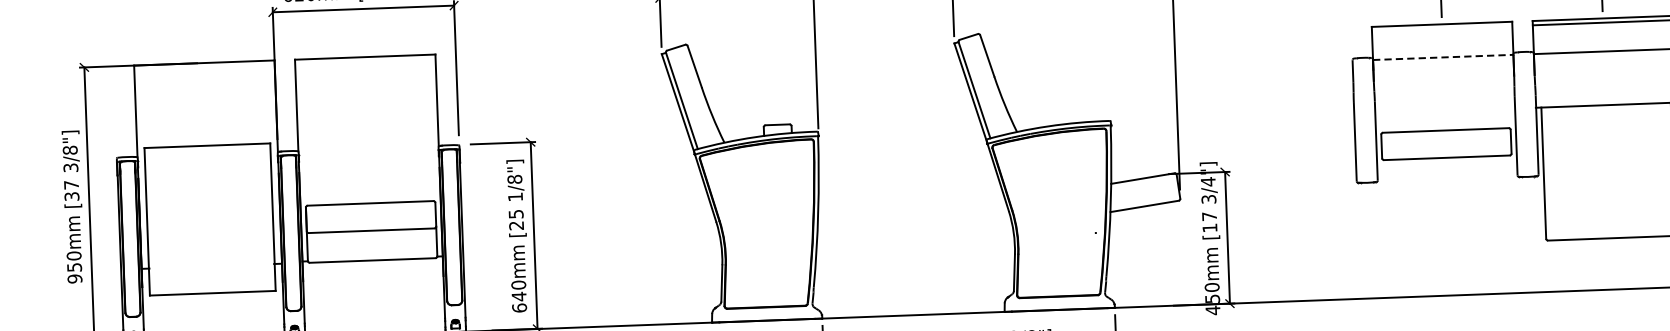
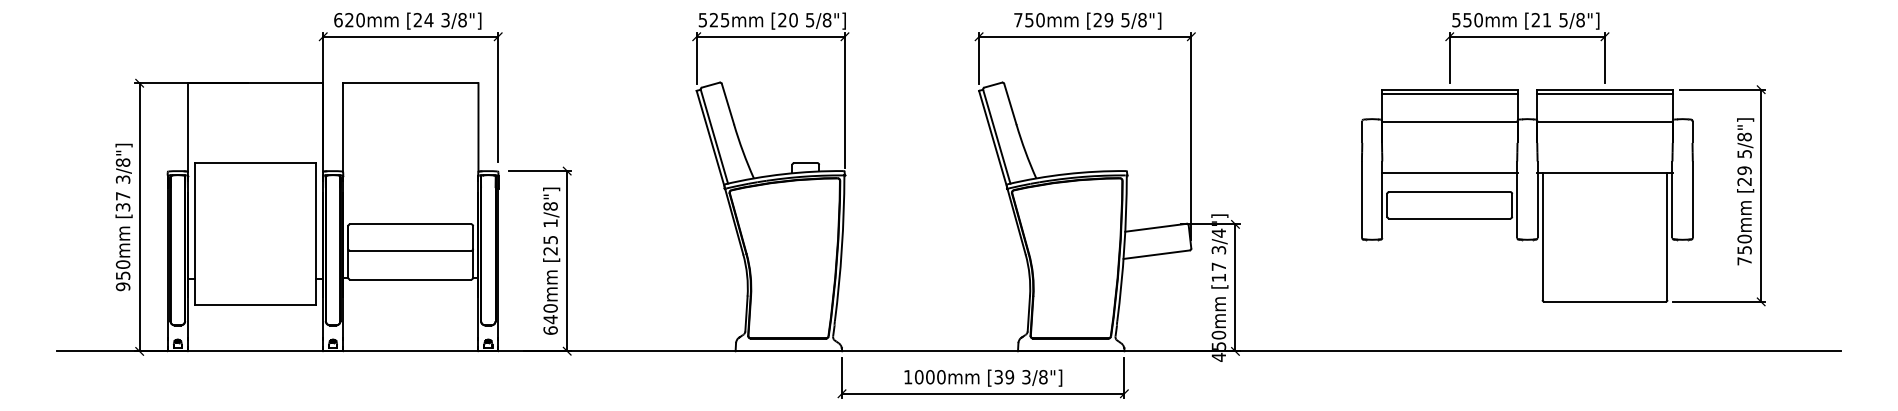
line: (1441, 28) -> (1449, 93), added
line: (1442, 57) -> (1449, 121), dashed -> solid
line: (1444, 111) -> (1449, 173), added

